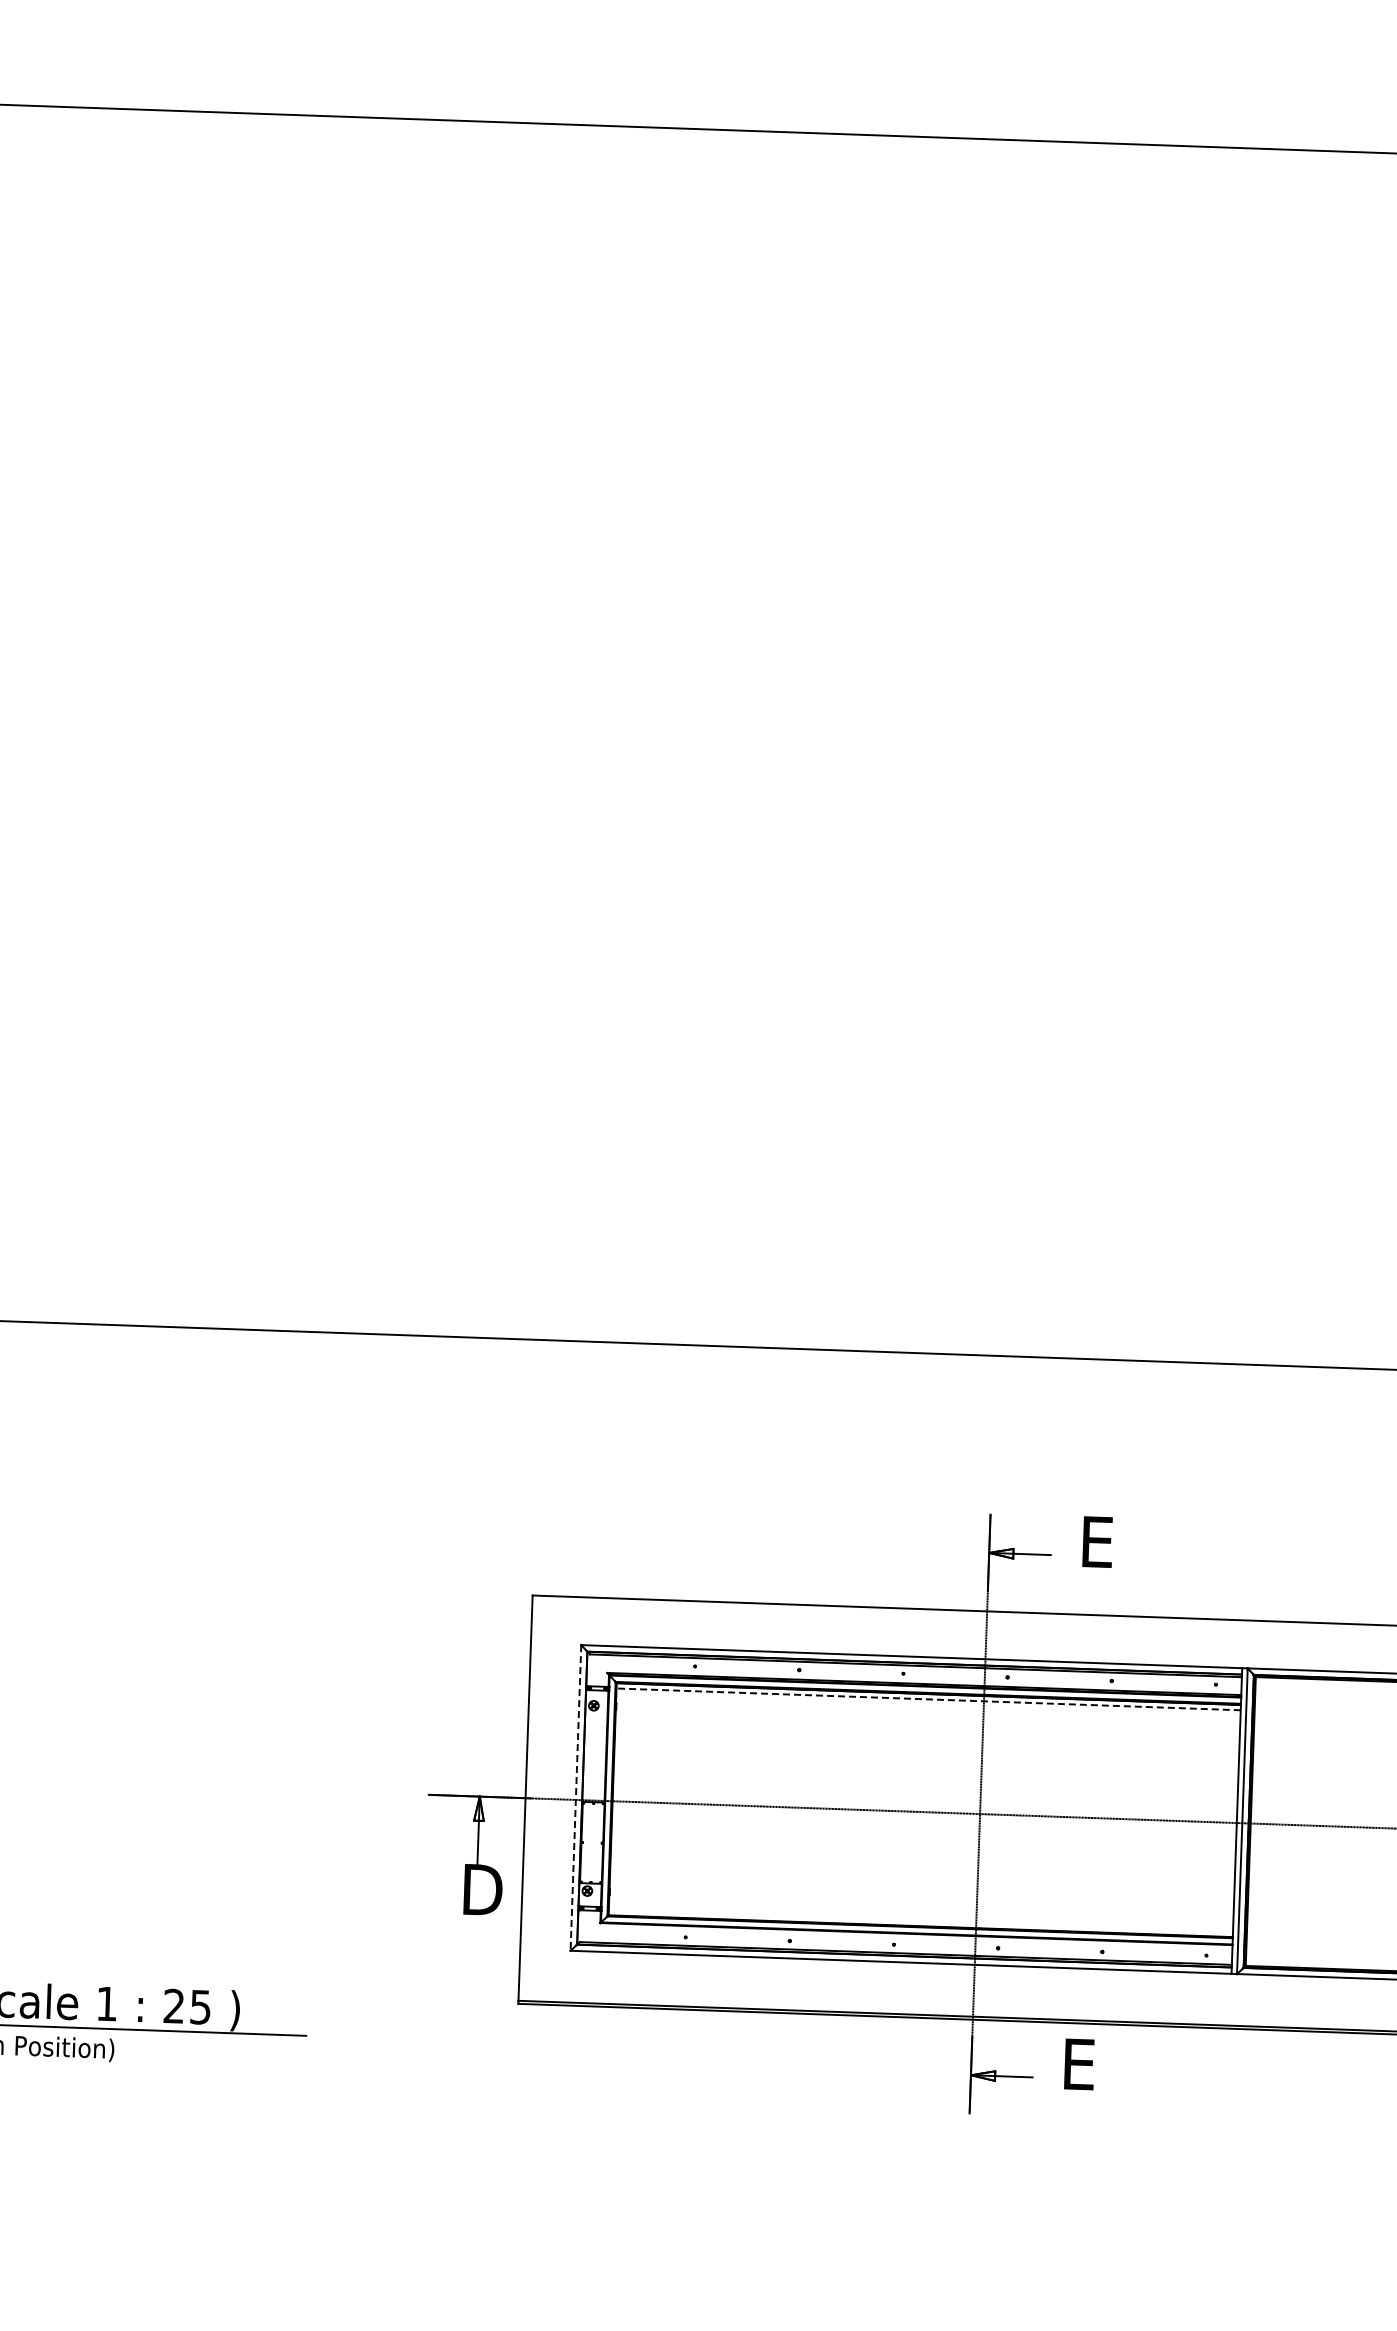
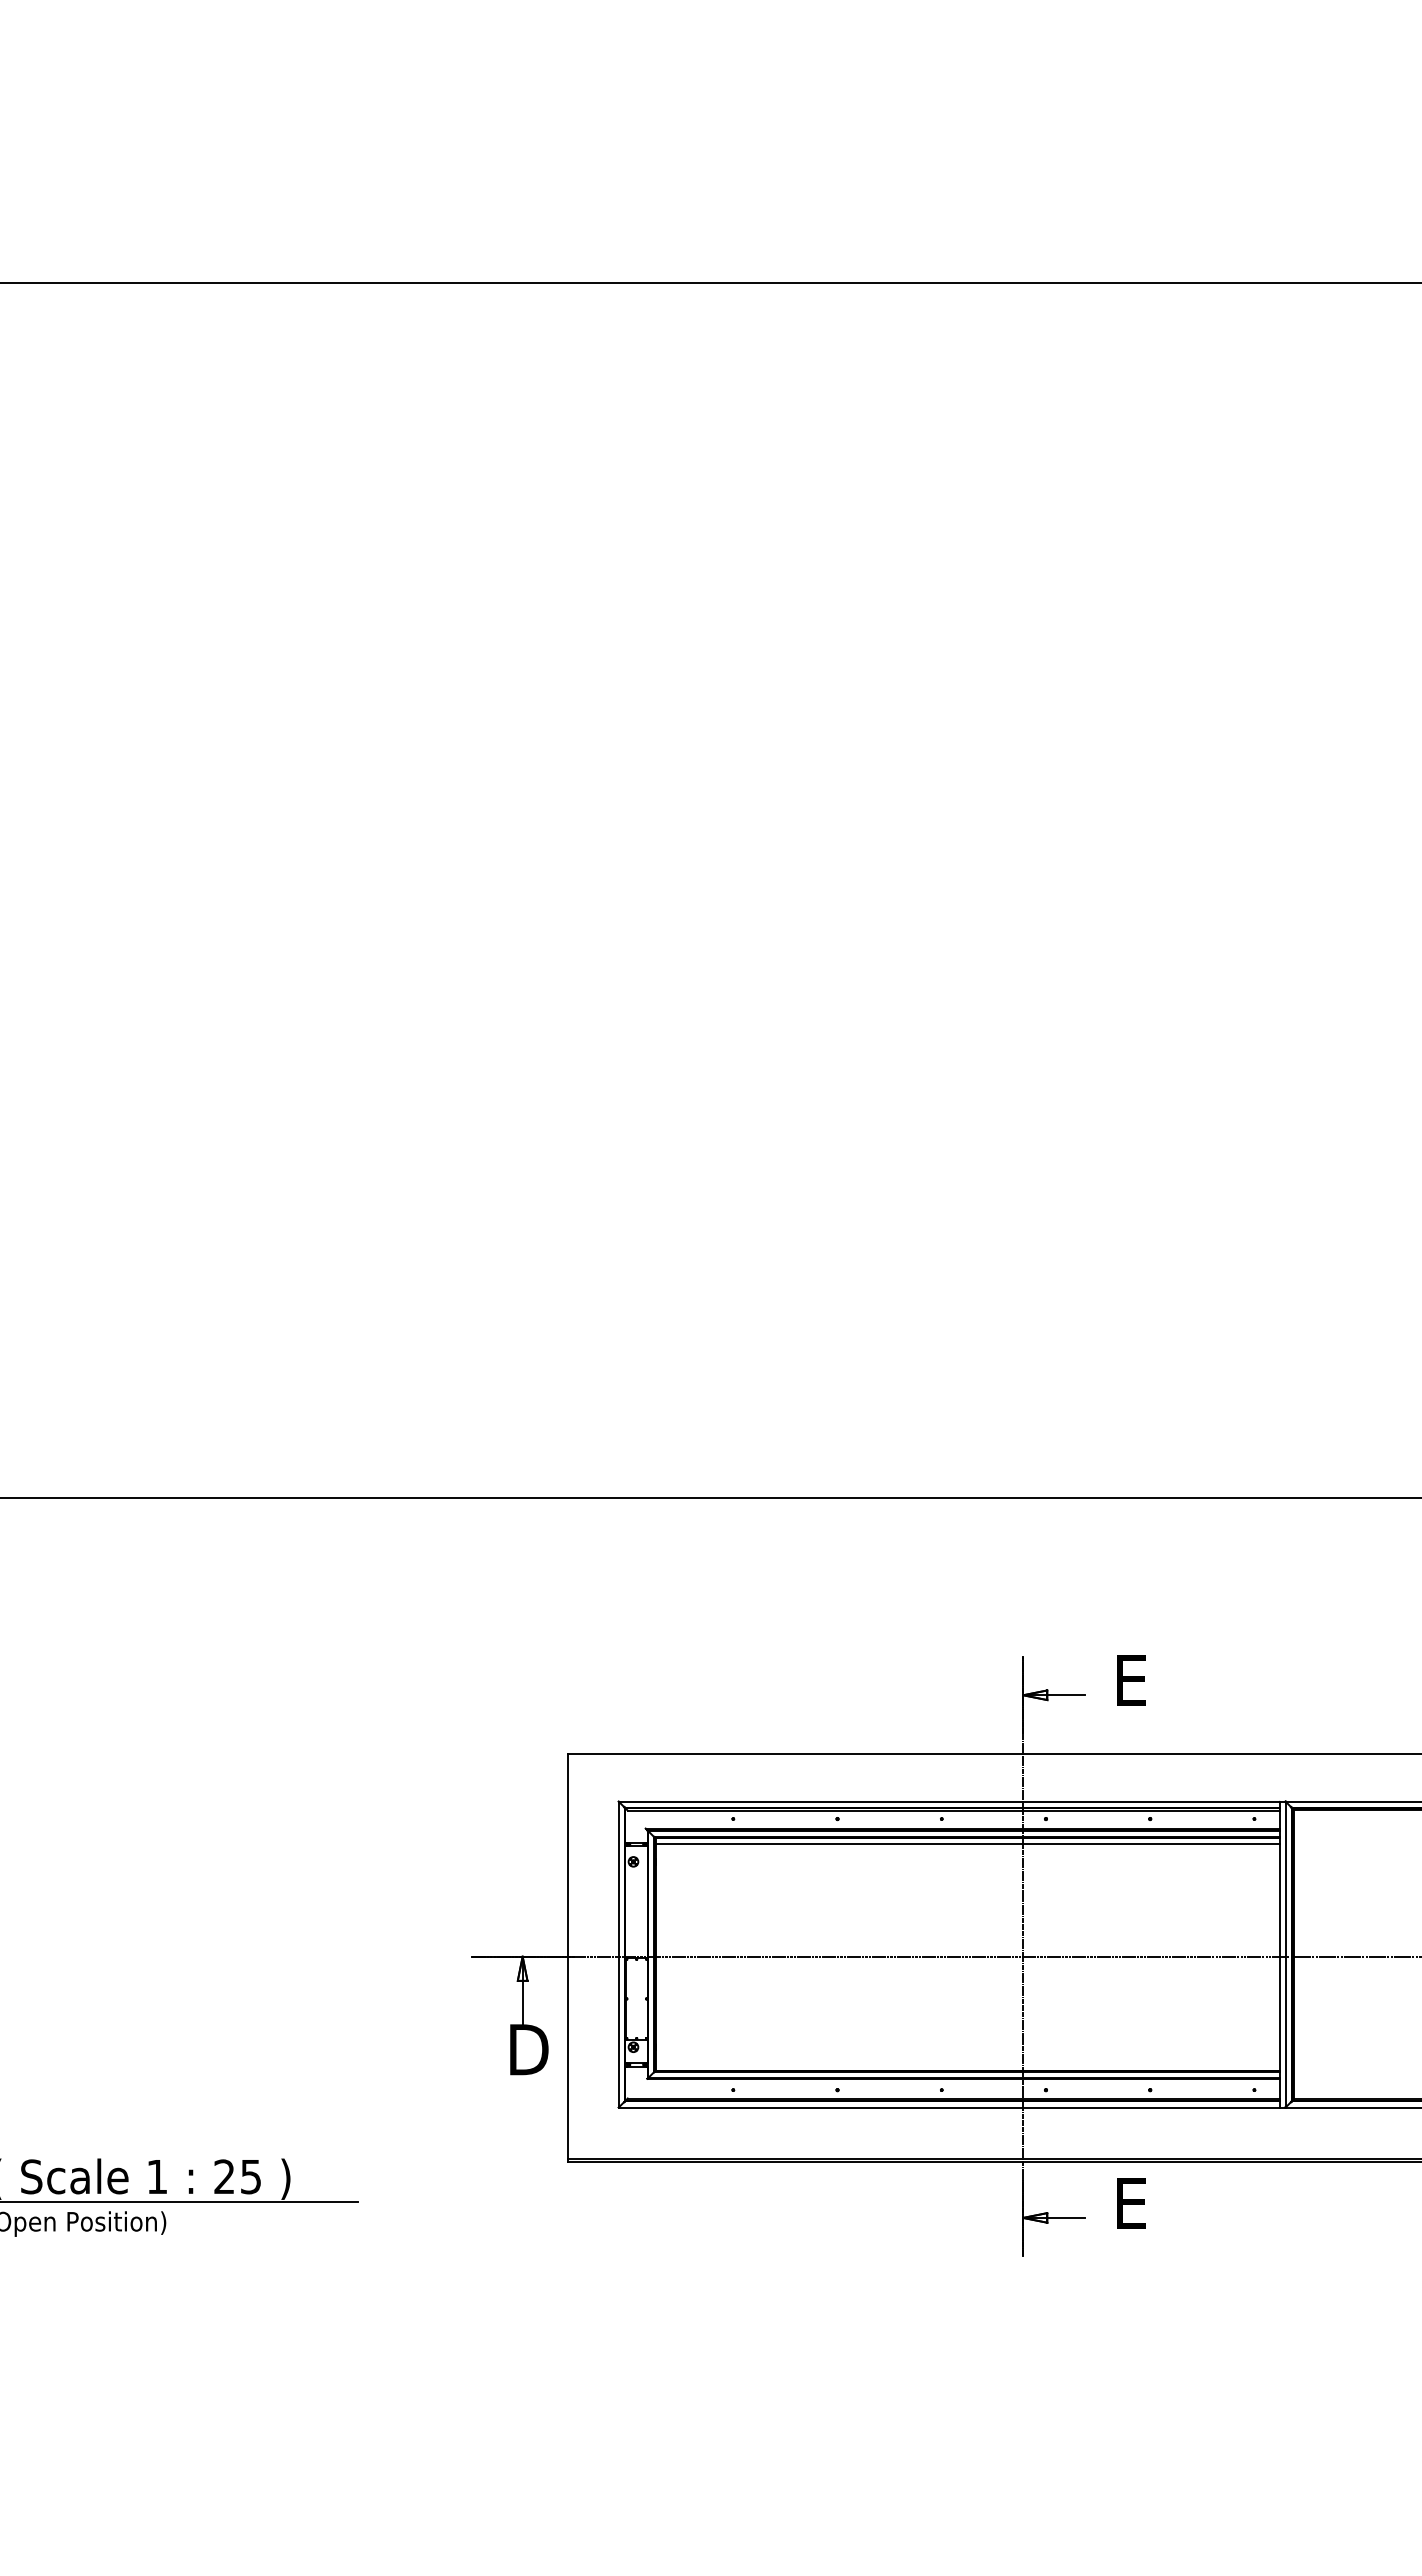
line: (928, 1699) -> (967, 1843), dashed -> solid
line: (575, 1797) -> (618, 1954), dashed -> solid

